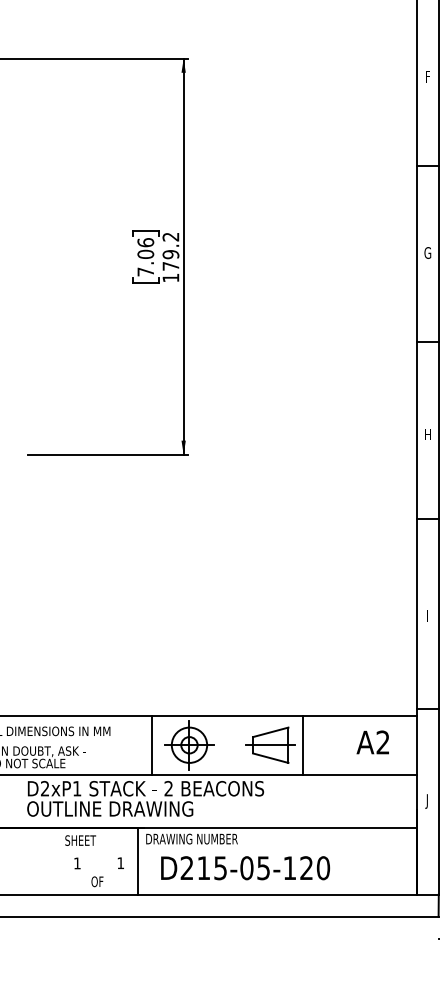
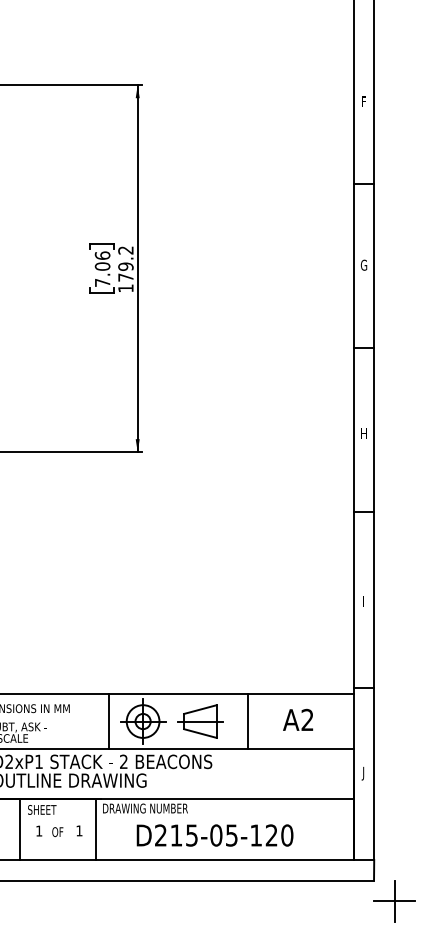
text: (373, 741) -> (298, 719), moved
part: (270, 745) -> (200, 721), moved
line: (56, 861) -> (19, 829), added
text: (244, 868) -> (214, 835), moved
text: (97, 882) -> (57, 832), moved

